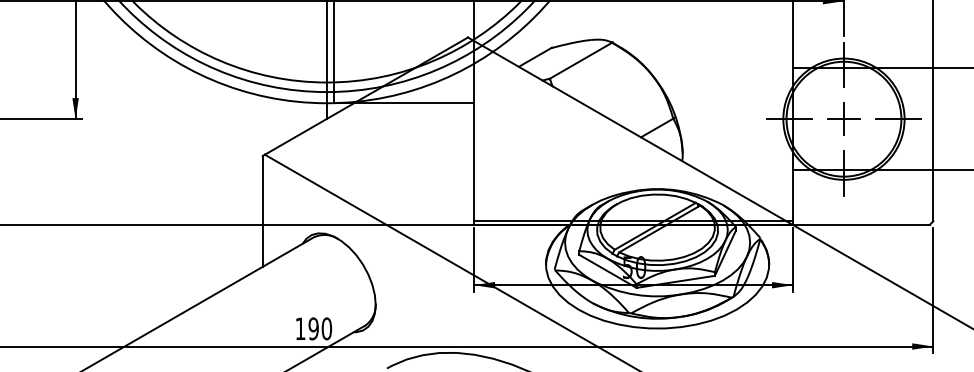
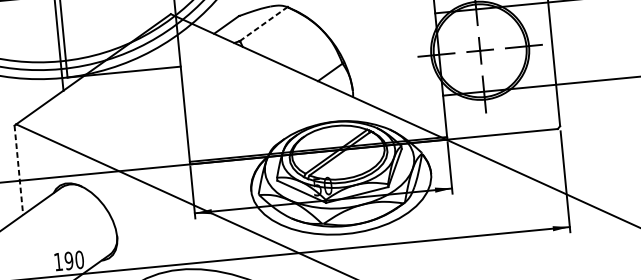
line: (581, 60) -> (264, 23), solid -> dashed
line: (262, 211) -> (18, 170), solid -> dashed

